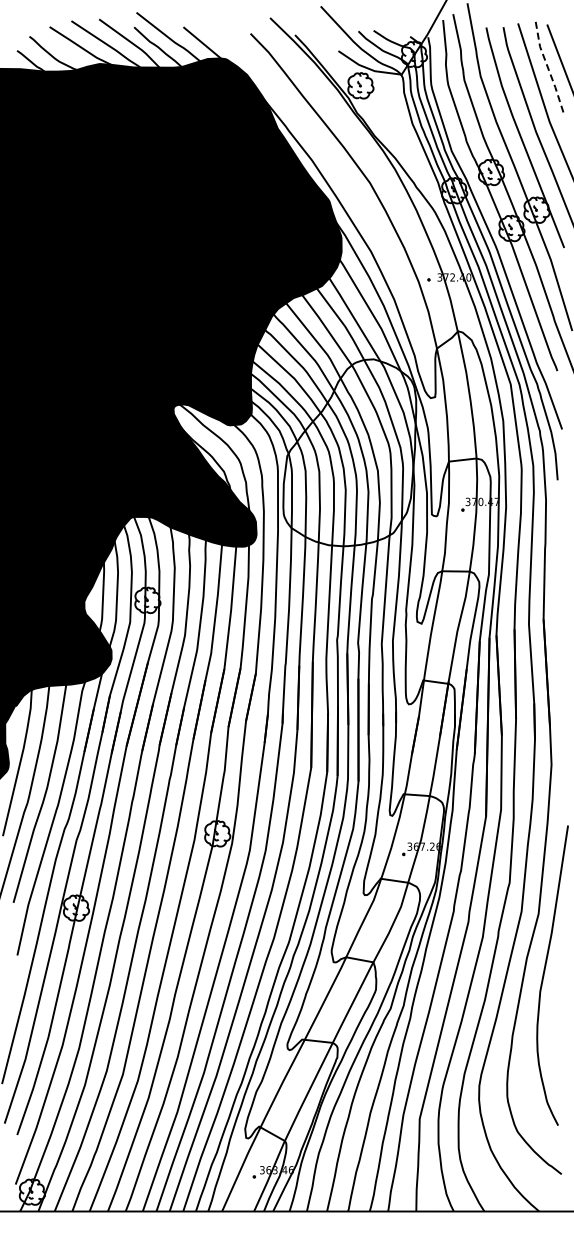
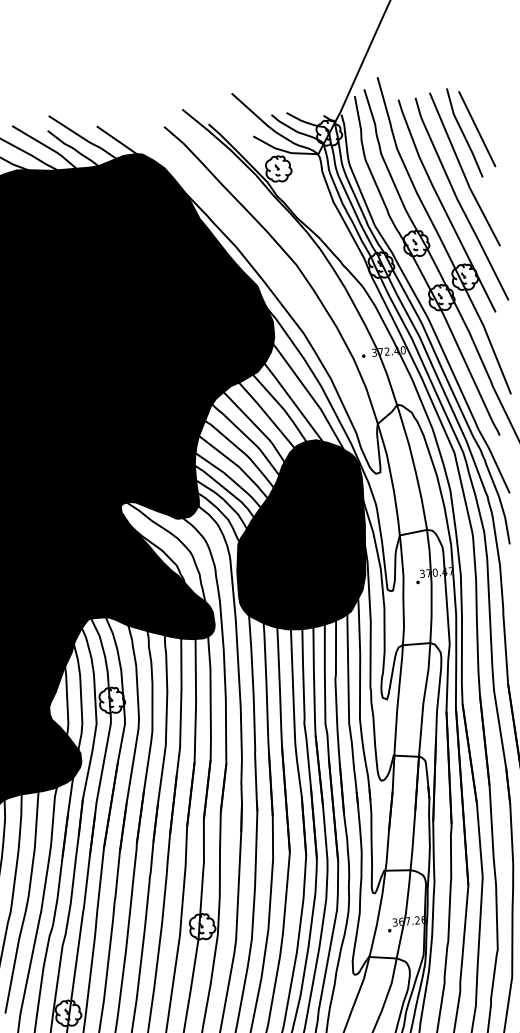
line: (547, 67) -> (462, 134), dashed -> solid
fill: (349, 452) -> (299, 535), added

